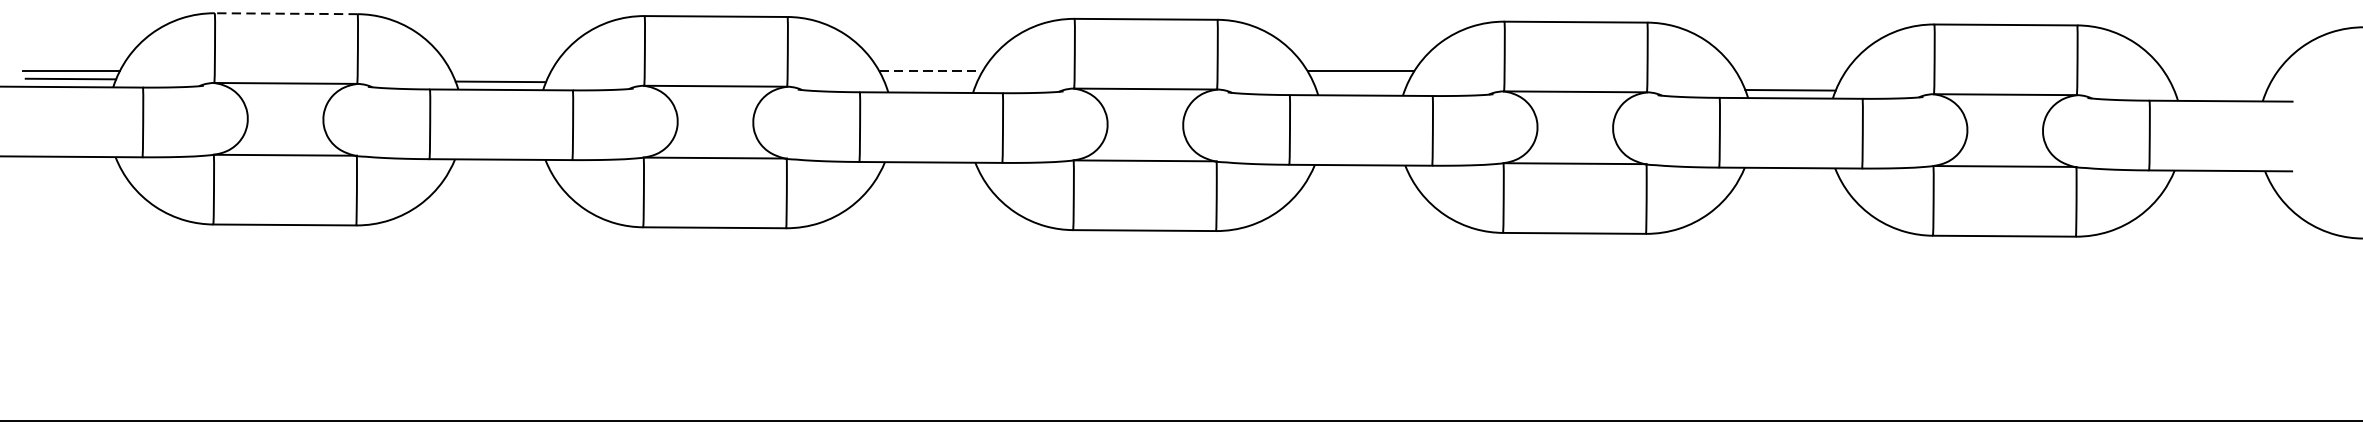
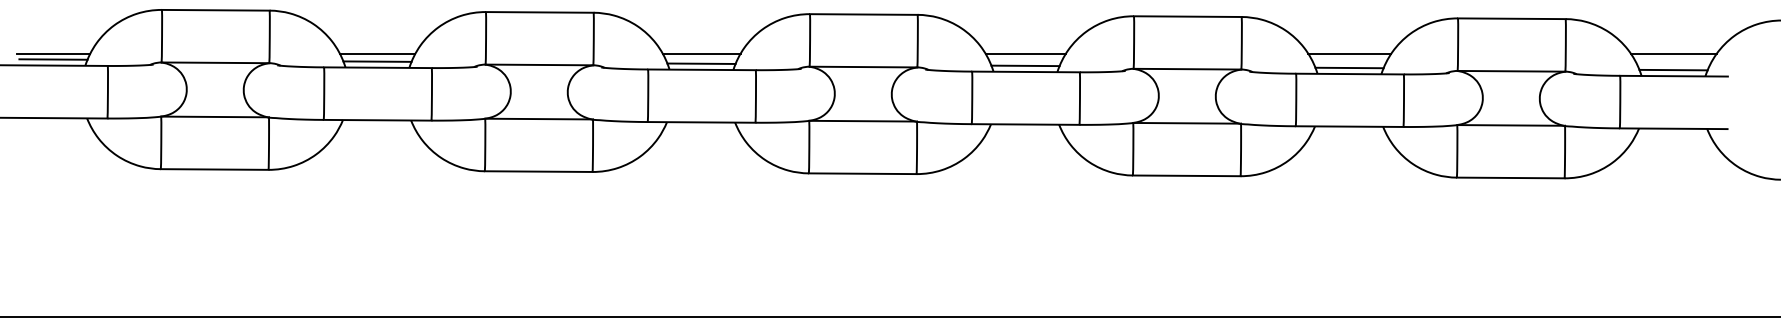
line: (285, 13) -> (215, 10), dashed -> solid
line: (500, 71) -> (377, 53), added
line: (930, 71) -> (701, 53), dashed -> solid
line: (1790, 71) -> (1349, 53), added
line: (2220, 71) -> (1673, 53), added
line: (930, 84) -> (701, 63), added
line: (1360, 86) -> (1025, 65), added
line: (2220, 92) -> (1673, 69), added

